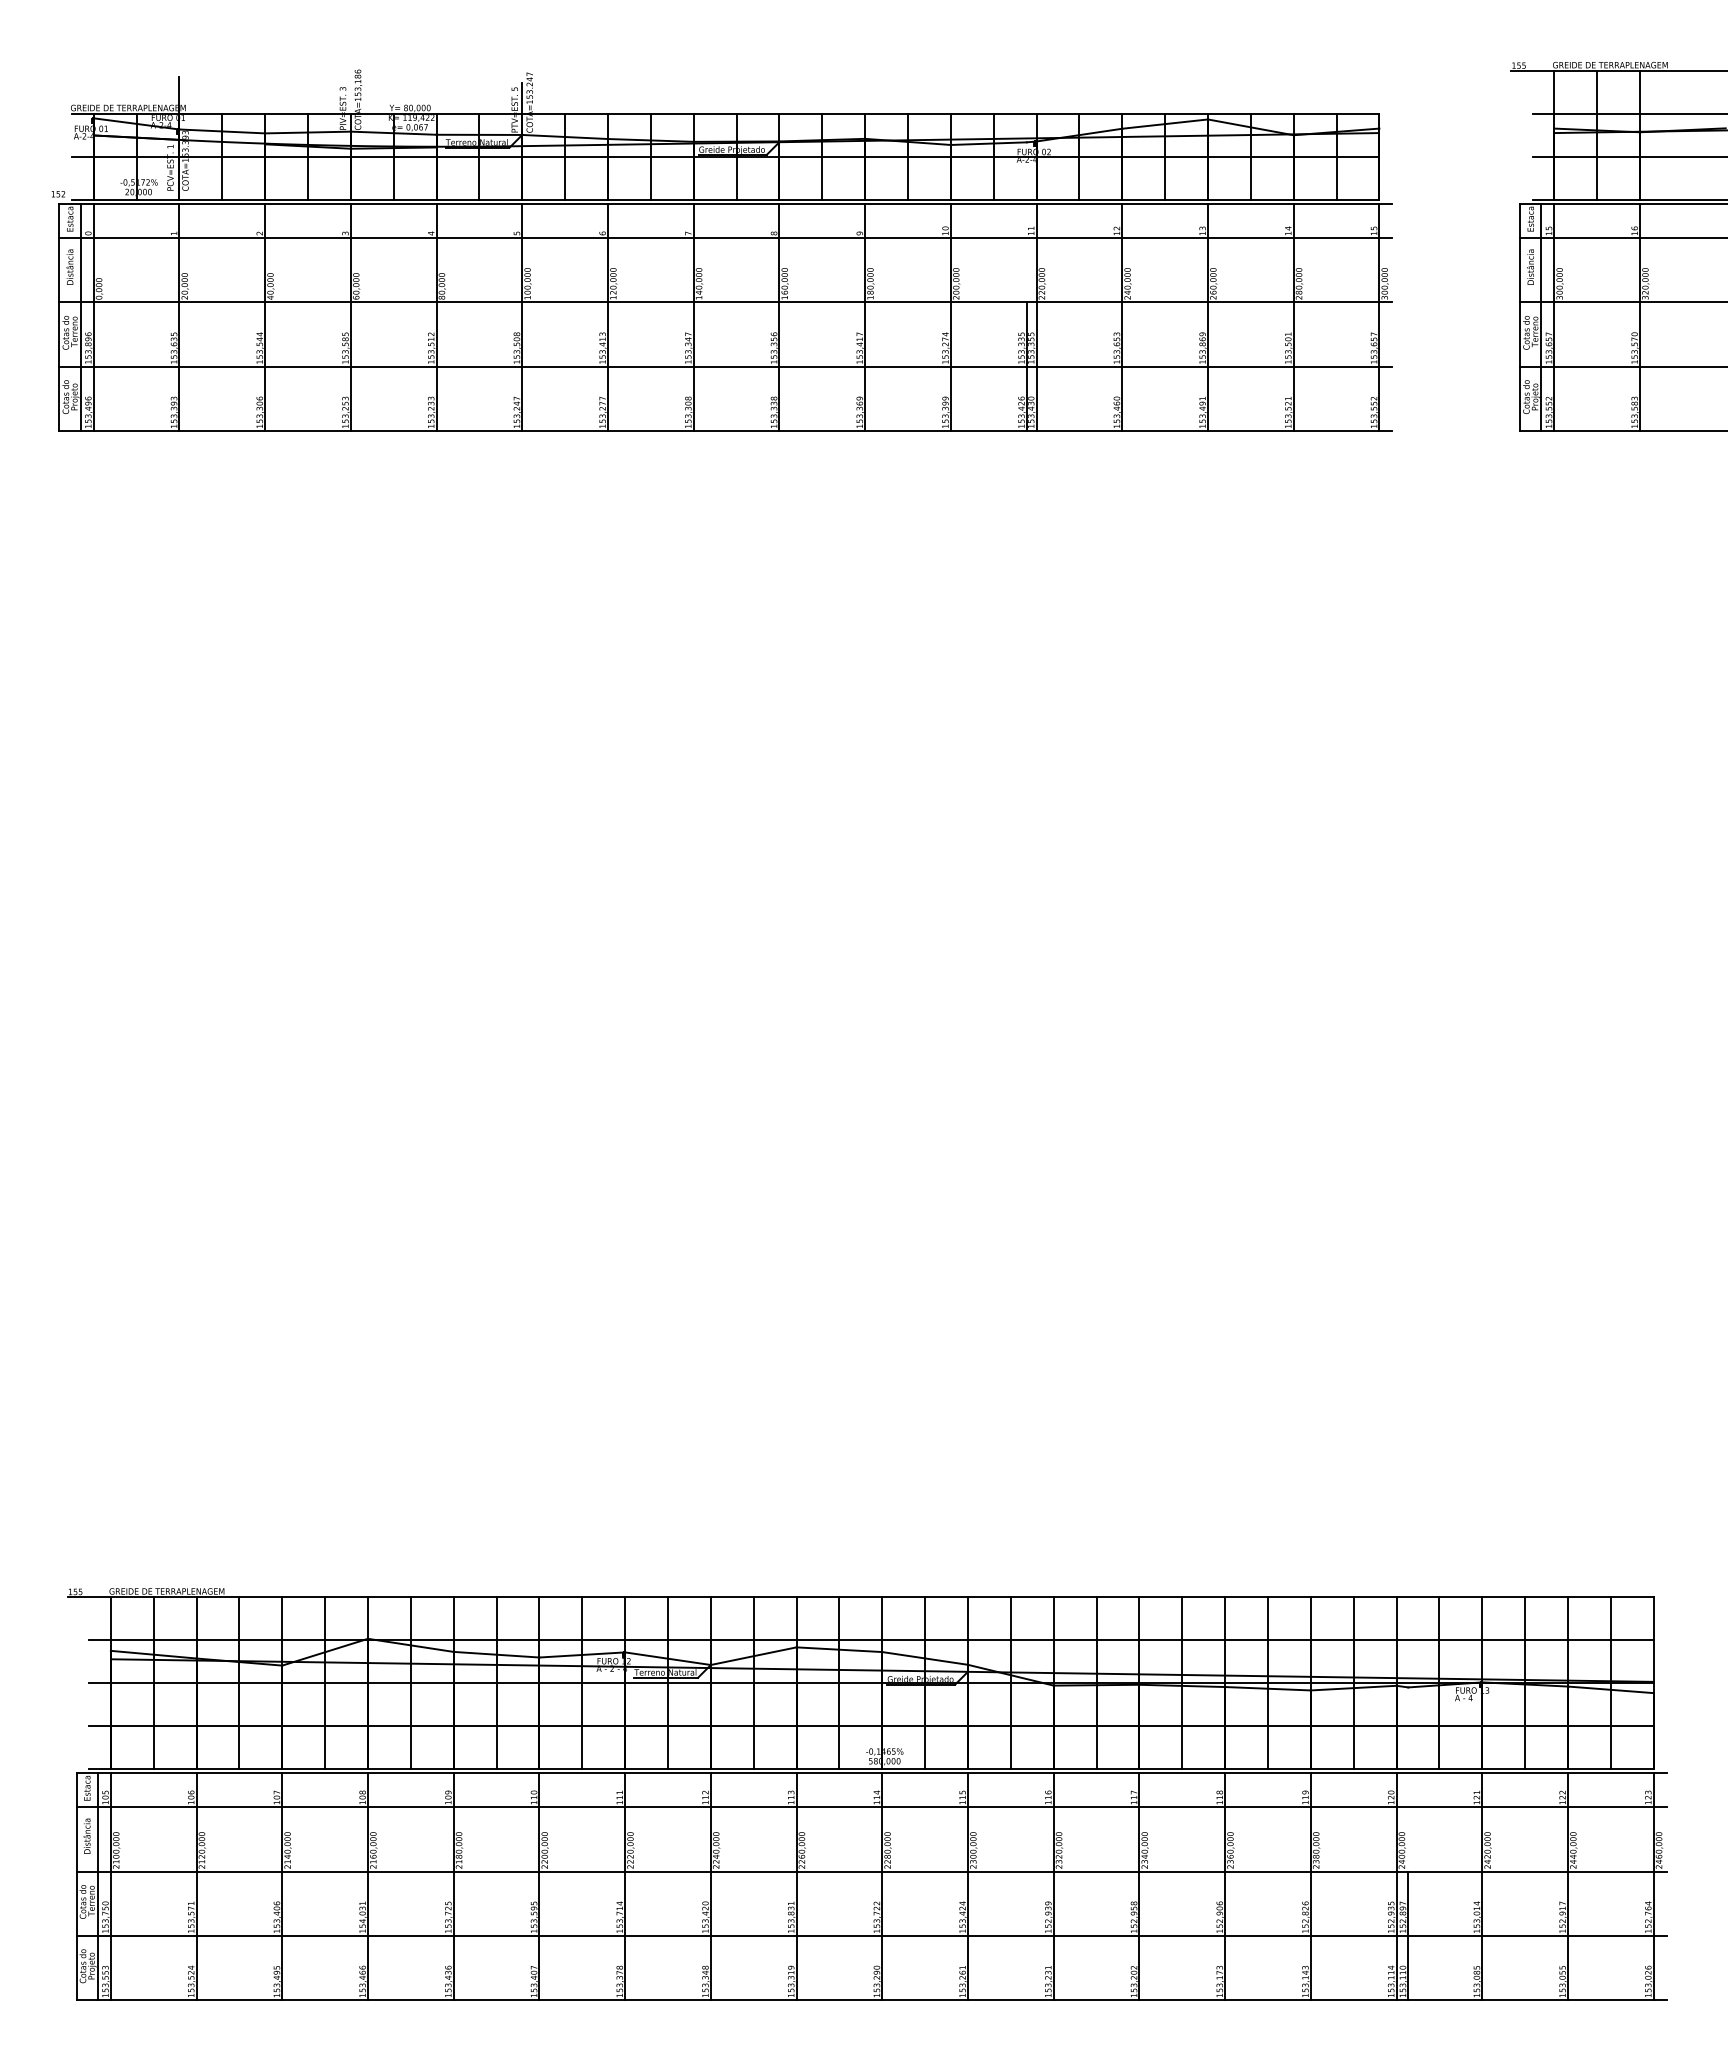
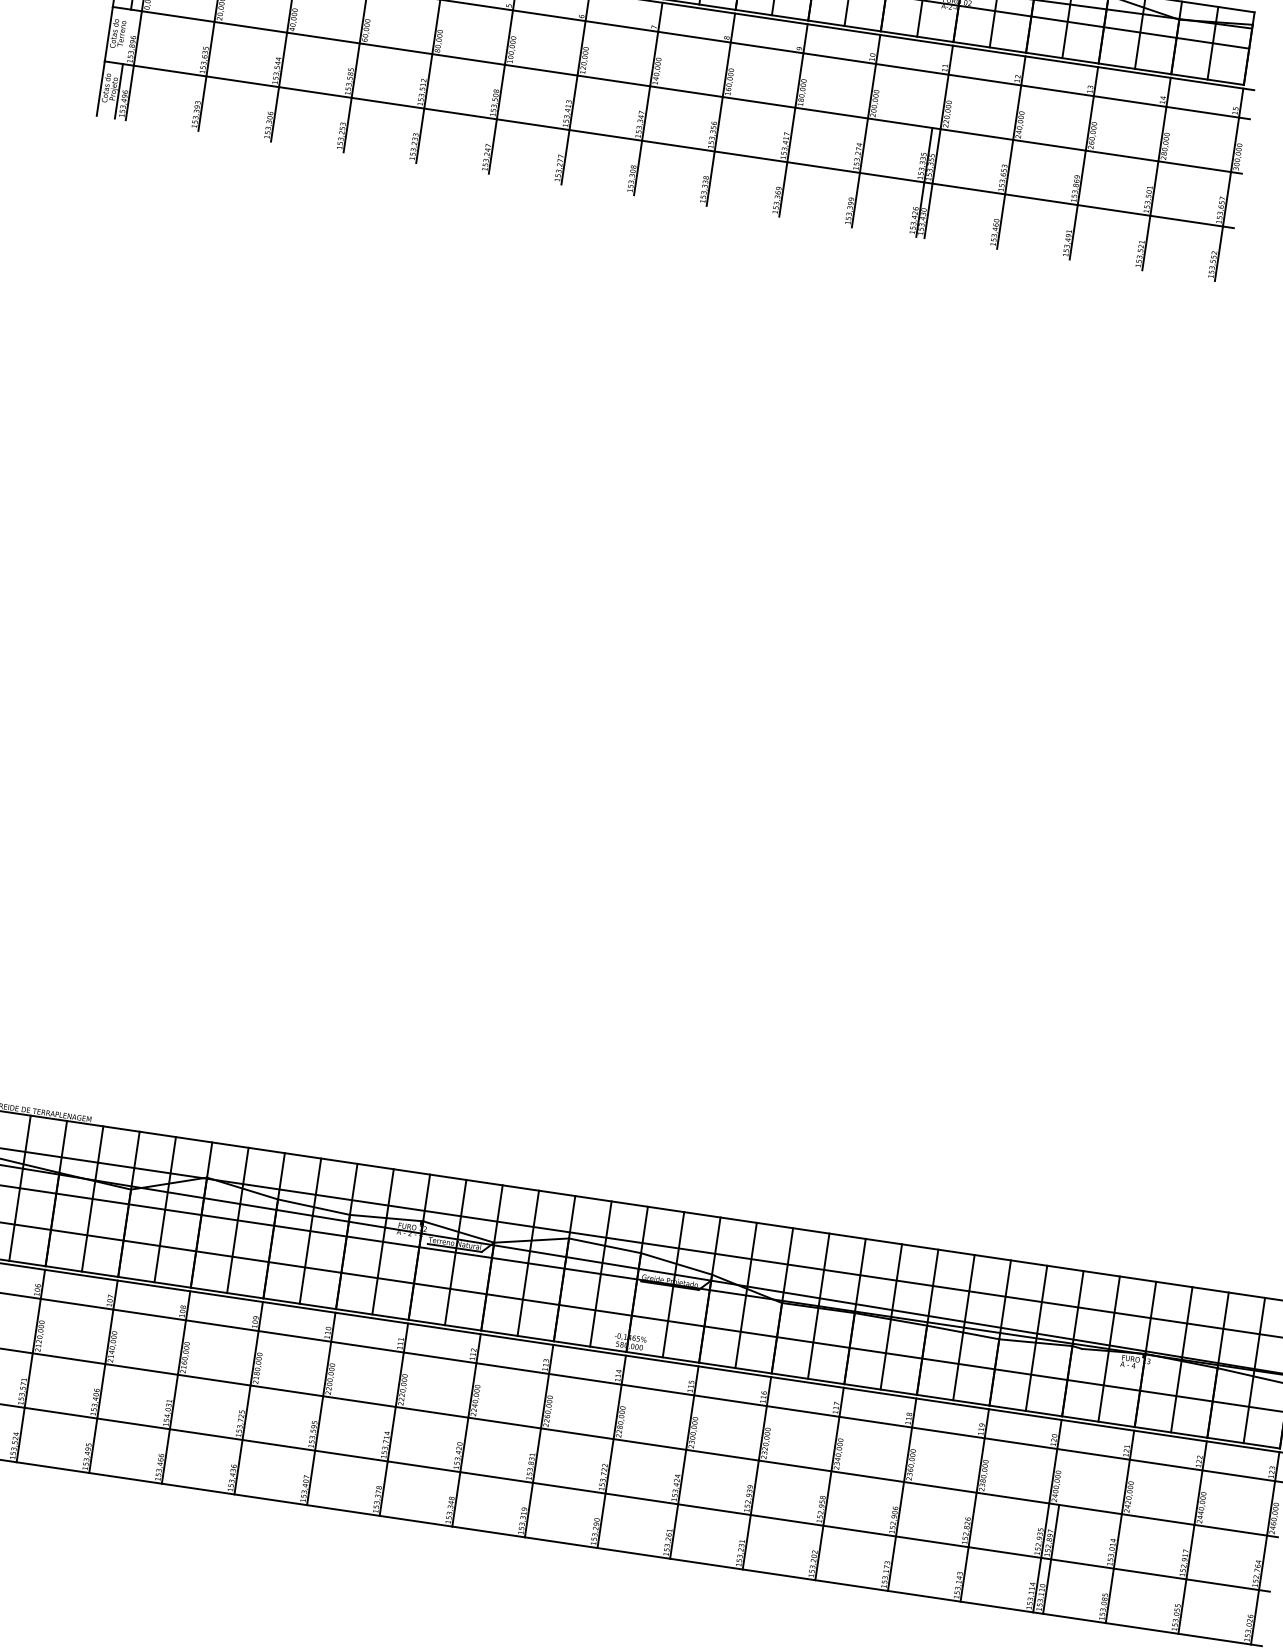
line: (80, 334) -> (126, 36), removed
line: (725, 431) -> (660, 199), removed

